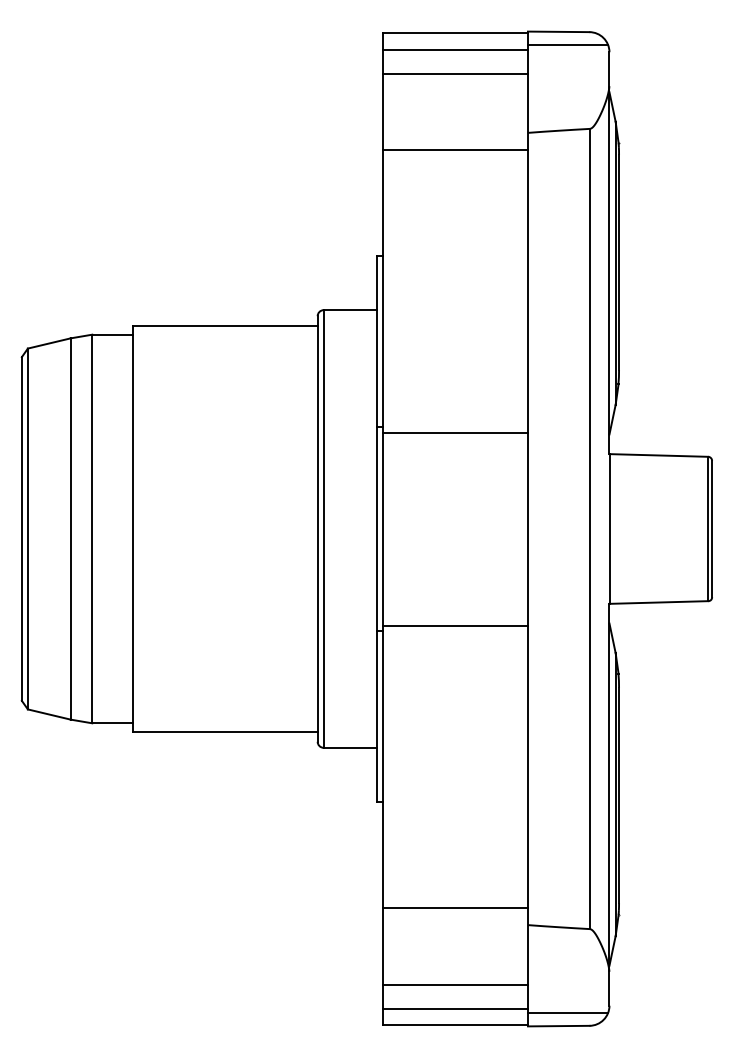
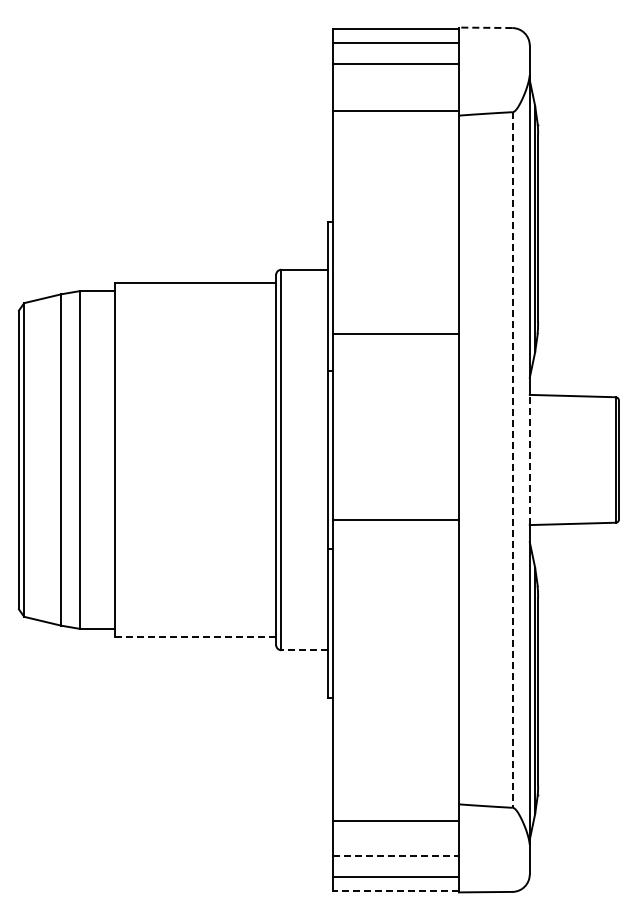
line: (558, 31) -> (485, 27), solid -> dashed
line: (567, 44) -> (493, 38), removed
line: (454, 149) -> (395, 110), moved
line: (454, 432) -> (395, 334), moved
line: (609, 528) -> (529, 459), solid -> dashed
line: (589, 529) -> (512, 460), solid -> dashed
line: (454, 625) -> (395, 519), moved
line: (224, 732) -> (195, 636), solid -> dashed
line: (350, 748) -> (304, 650), solid -> dashed
line: (454, 908) -> (395, 820), moved
line: (454, 985) -> (395, 856), solid -> dashed
line: (567, 1013) -> (493, 881), removed
line: (454, 1025) -> (395, 891), solid -> dashed

